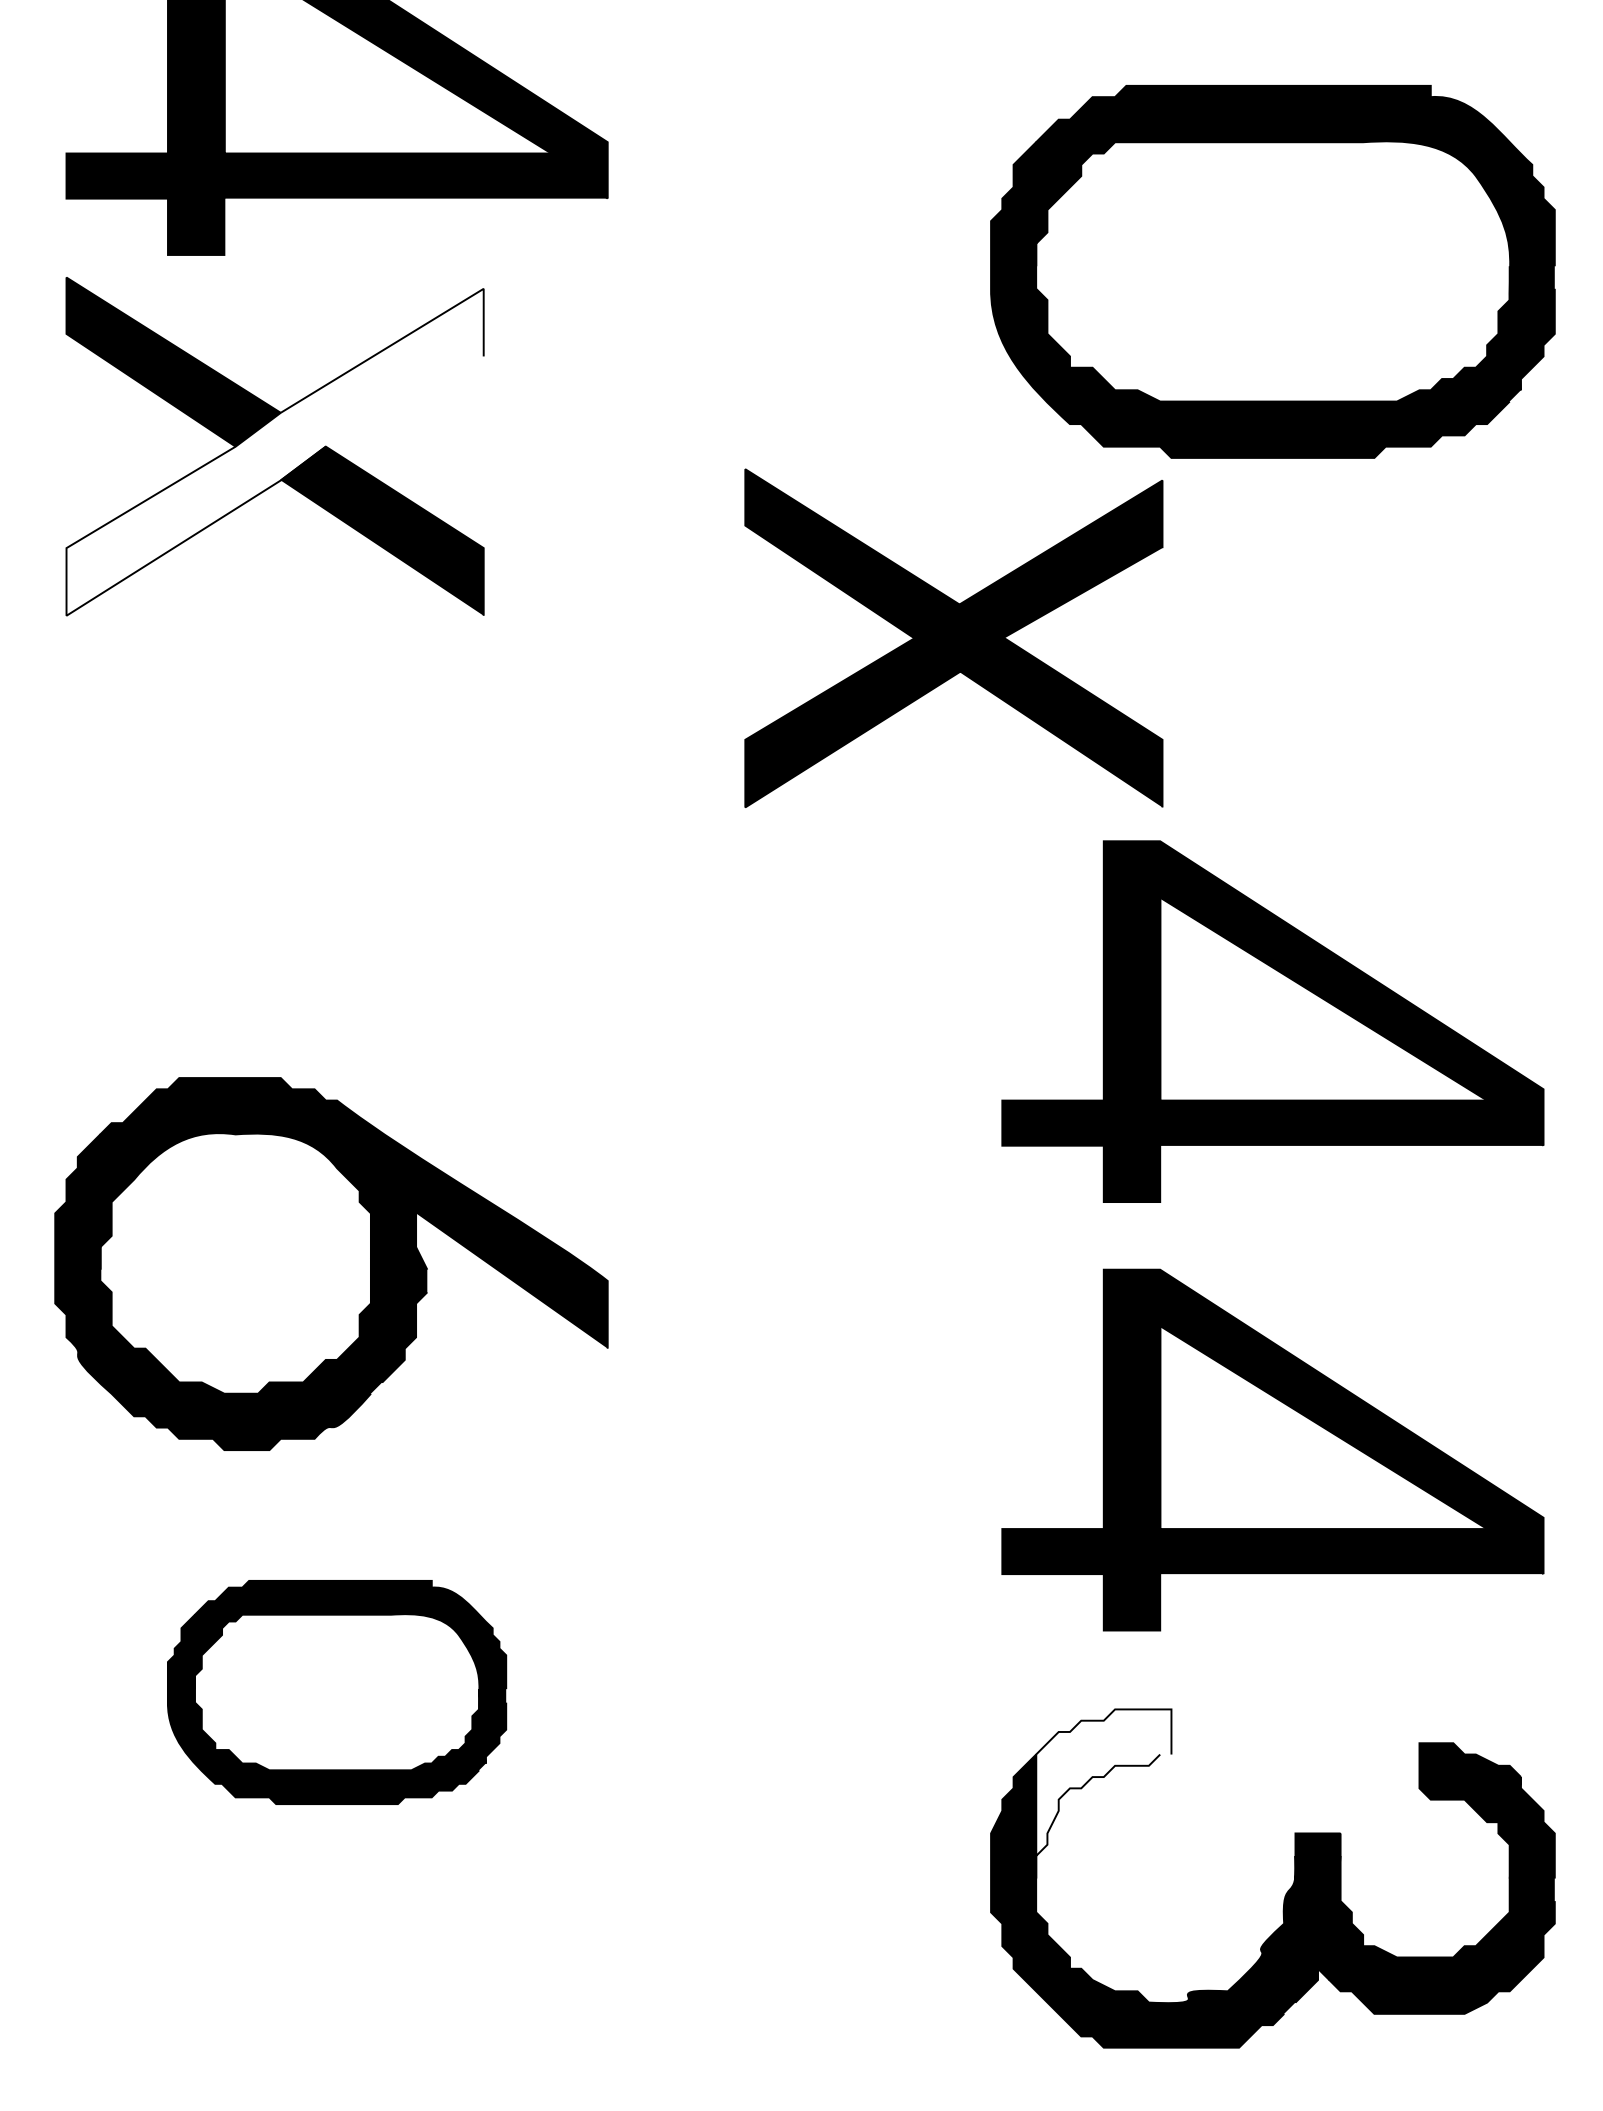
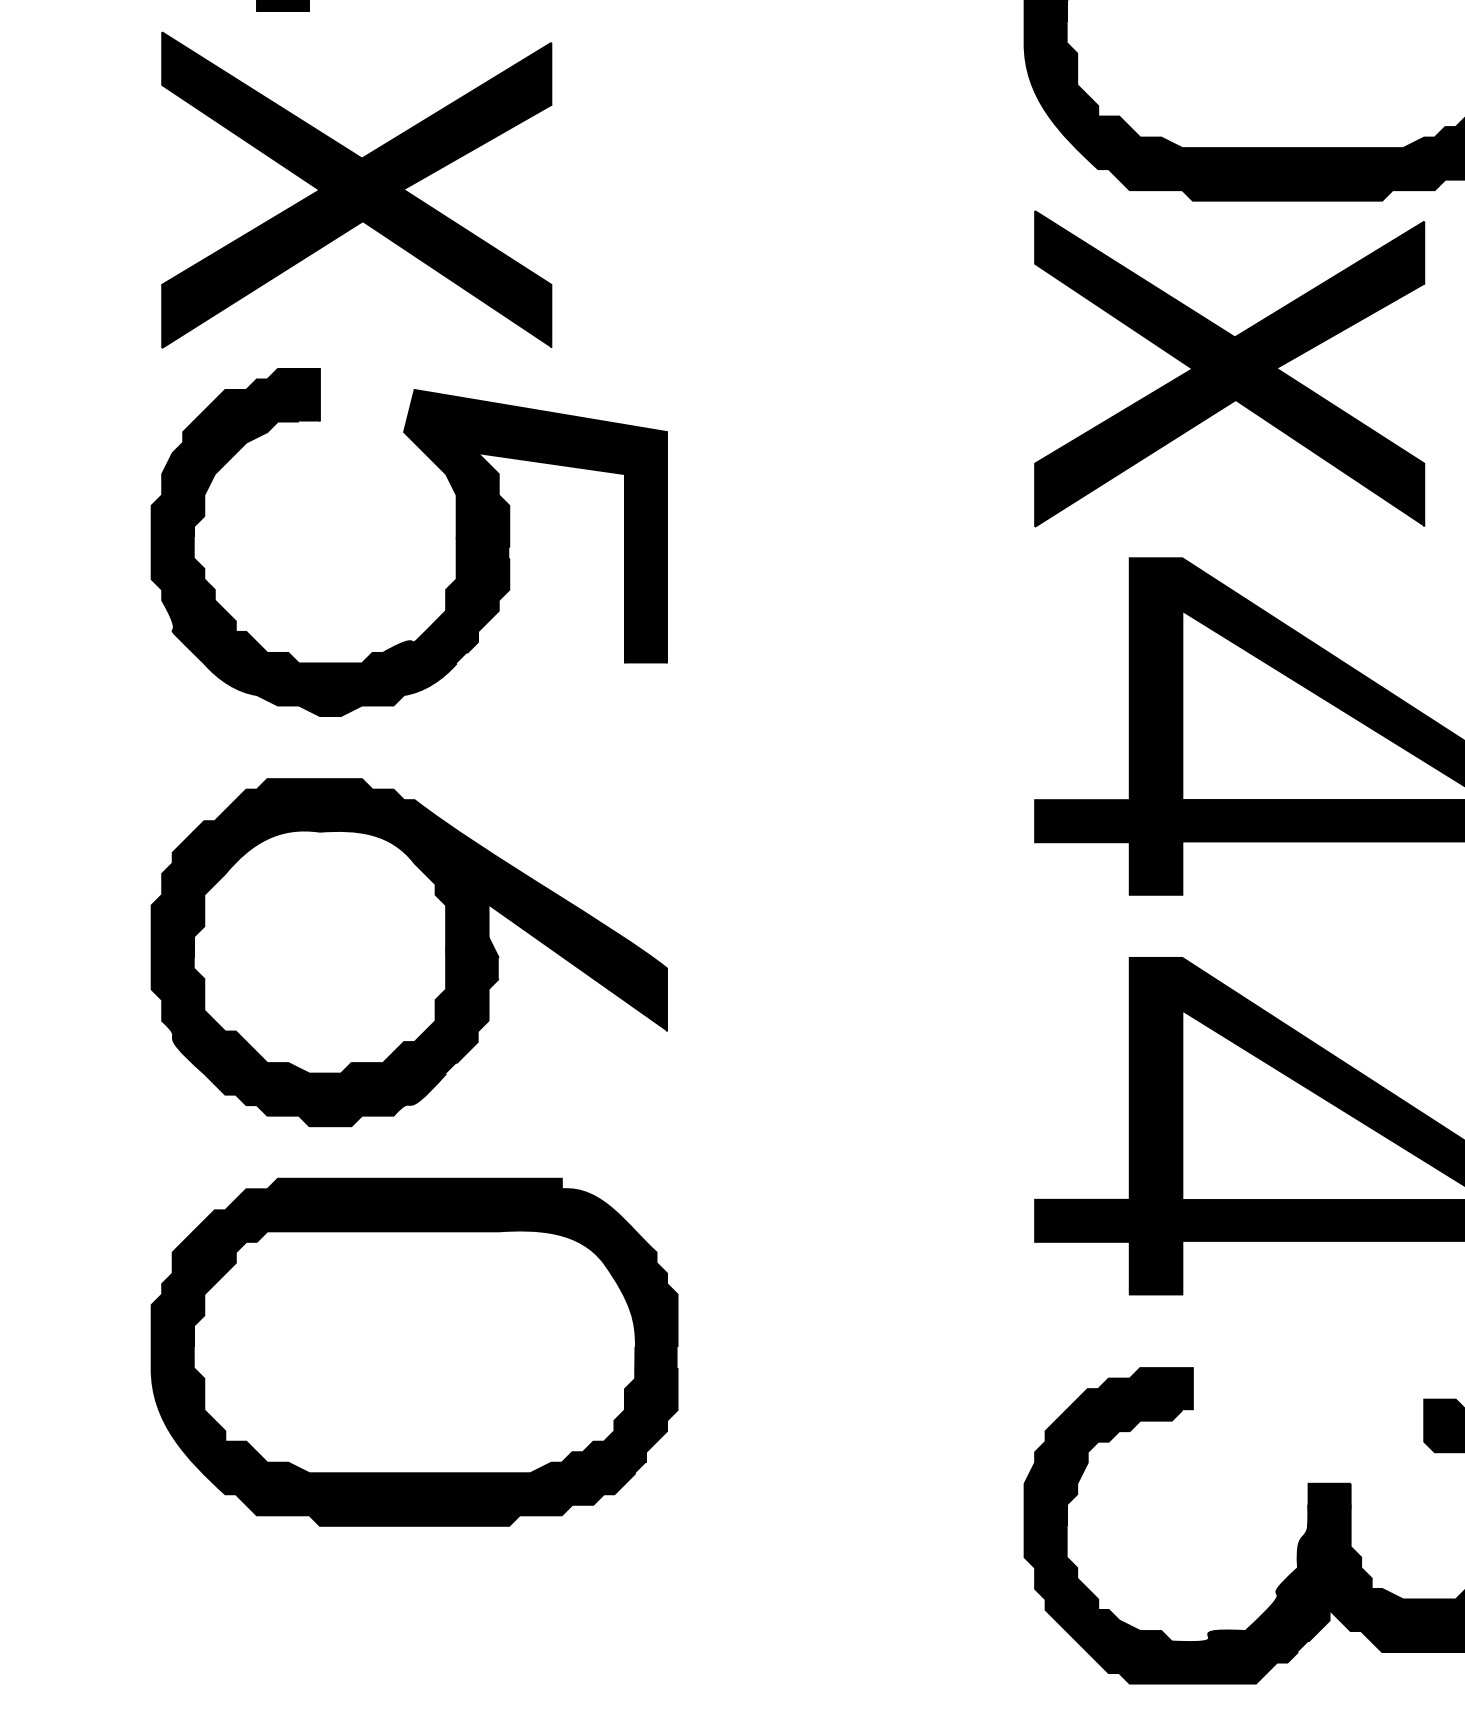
fill: (274, 451) -> (356, 194), added
part: (953, 637) -> (1229, 368), moved
part: (381, 824) -> (455, 542), added
part: (336, 1692) -> (414, 1352), size x1.67
fill: (1103, 1793) -> (1129, 1446), added

